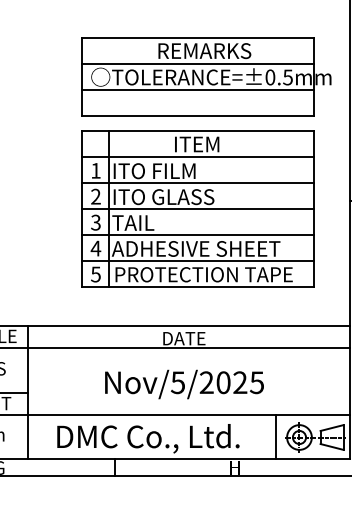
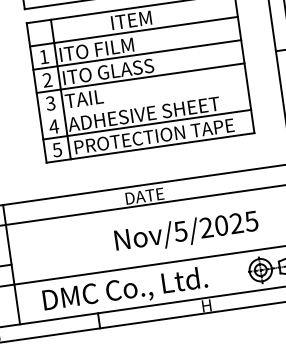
line: (197, 234) -> (143, 101), removed
text: (184, 384) -> (186, 232), moved
line: (276, 436) -> (240, 272), removed

